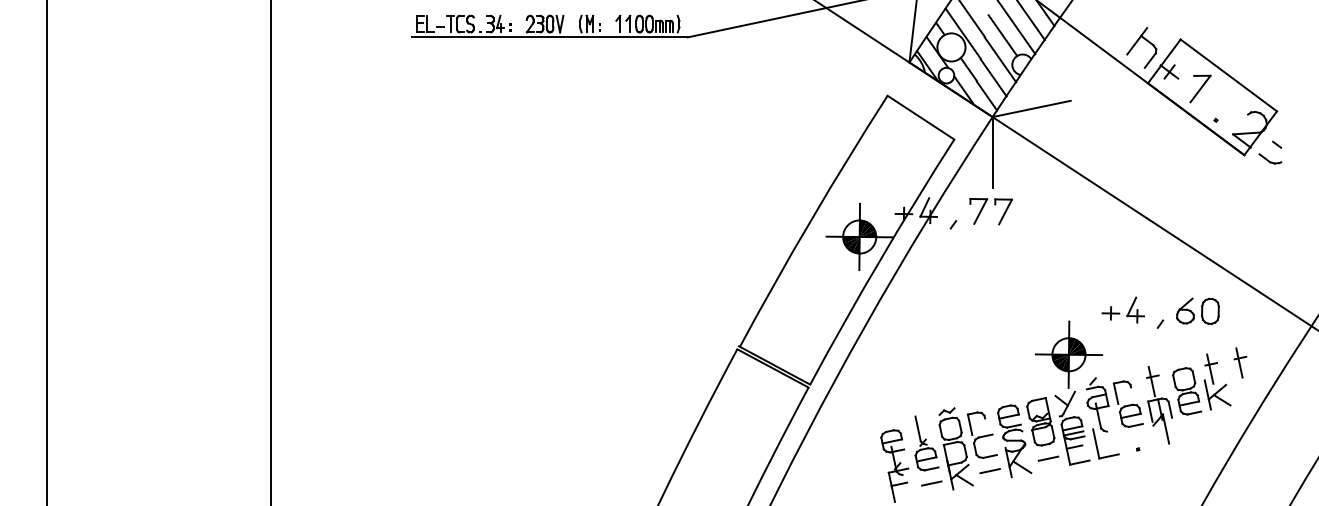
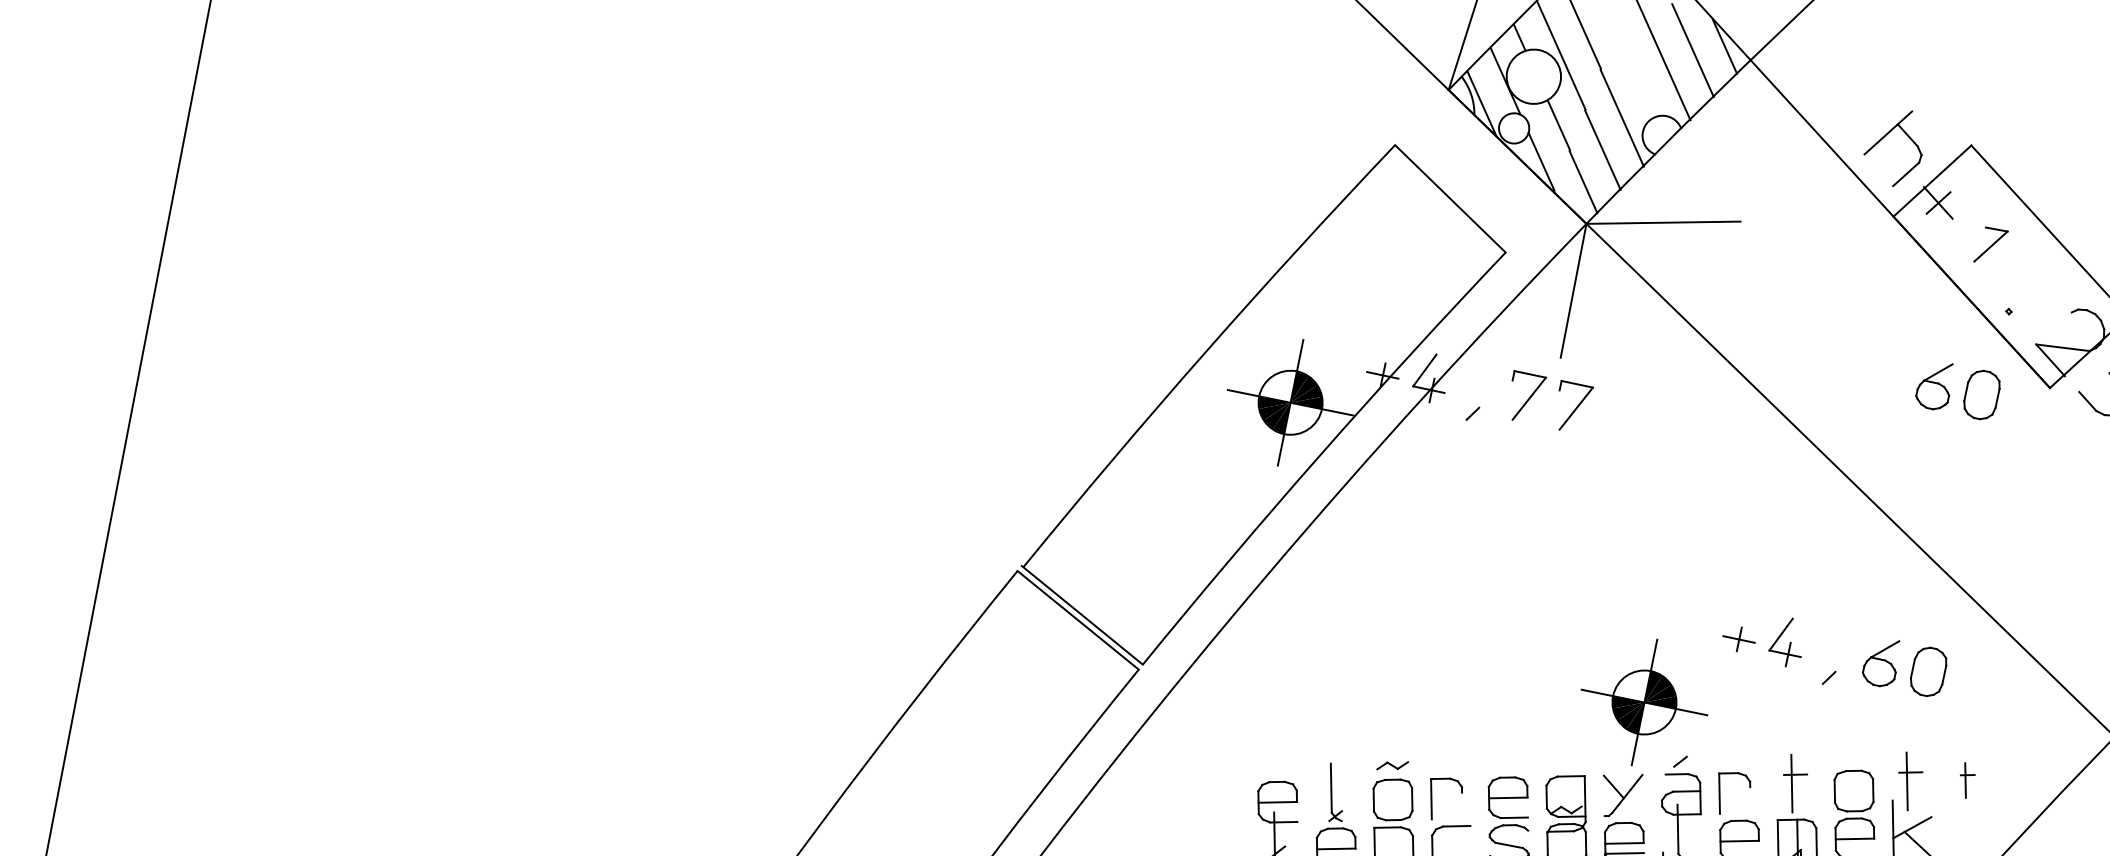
line: (1002, 35) -> (1635, 72), removed
part: (1200, 88) -> (1991, 245), size x0.7
part: (1197, 164) -> (1957, 388), added
part: (1240, 362) -> (1966, 779), size x0.6

